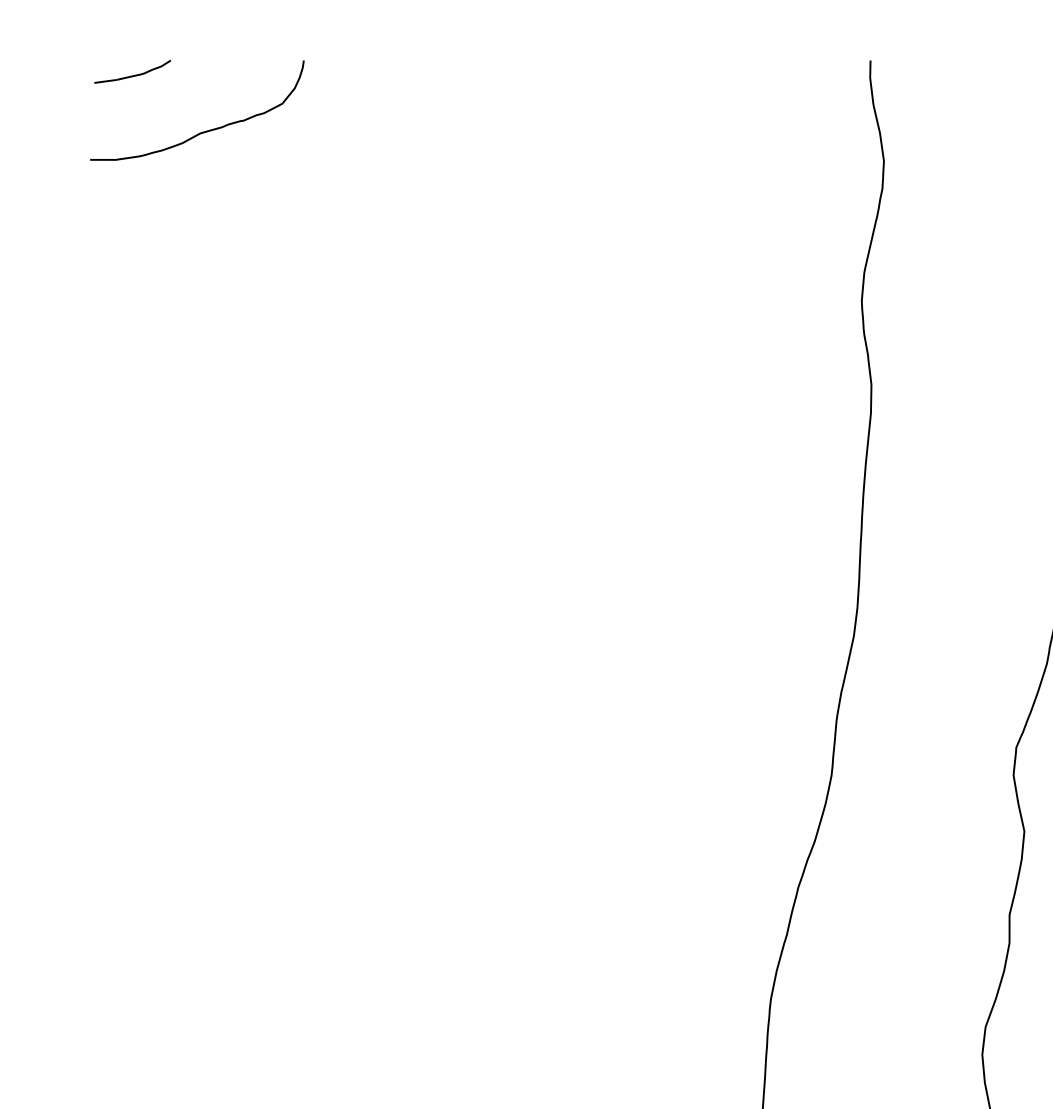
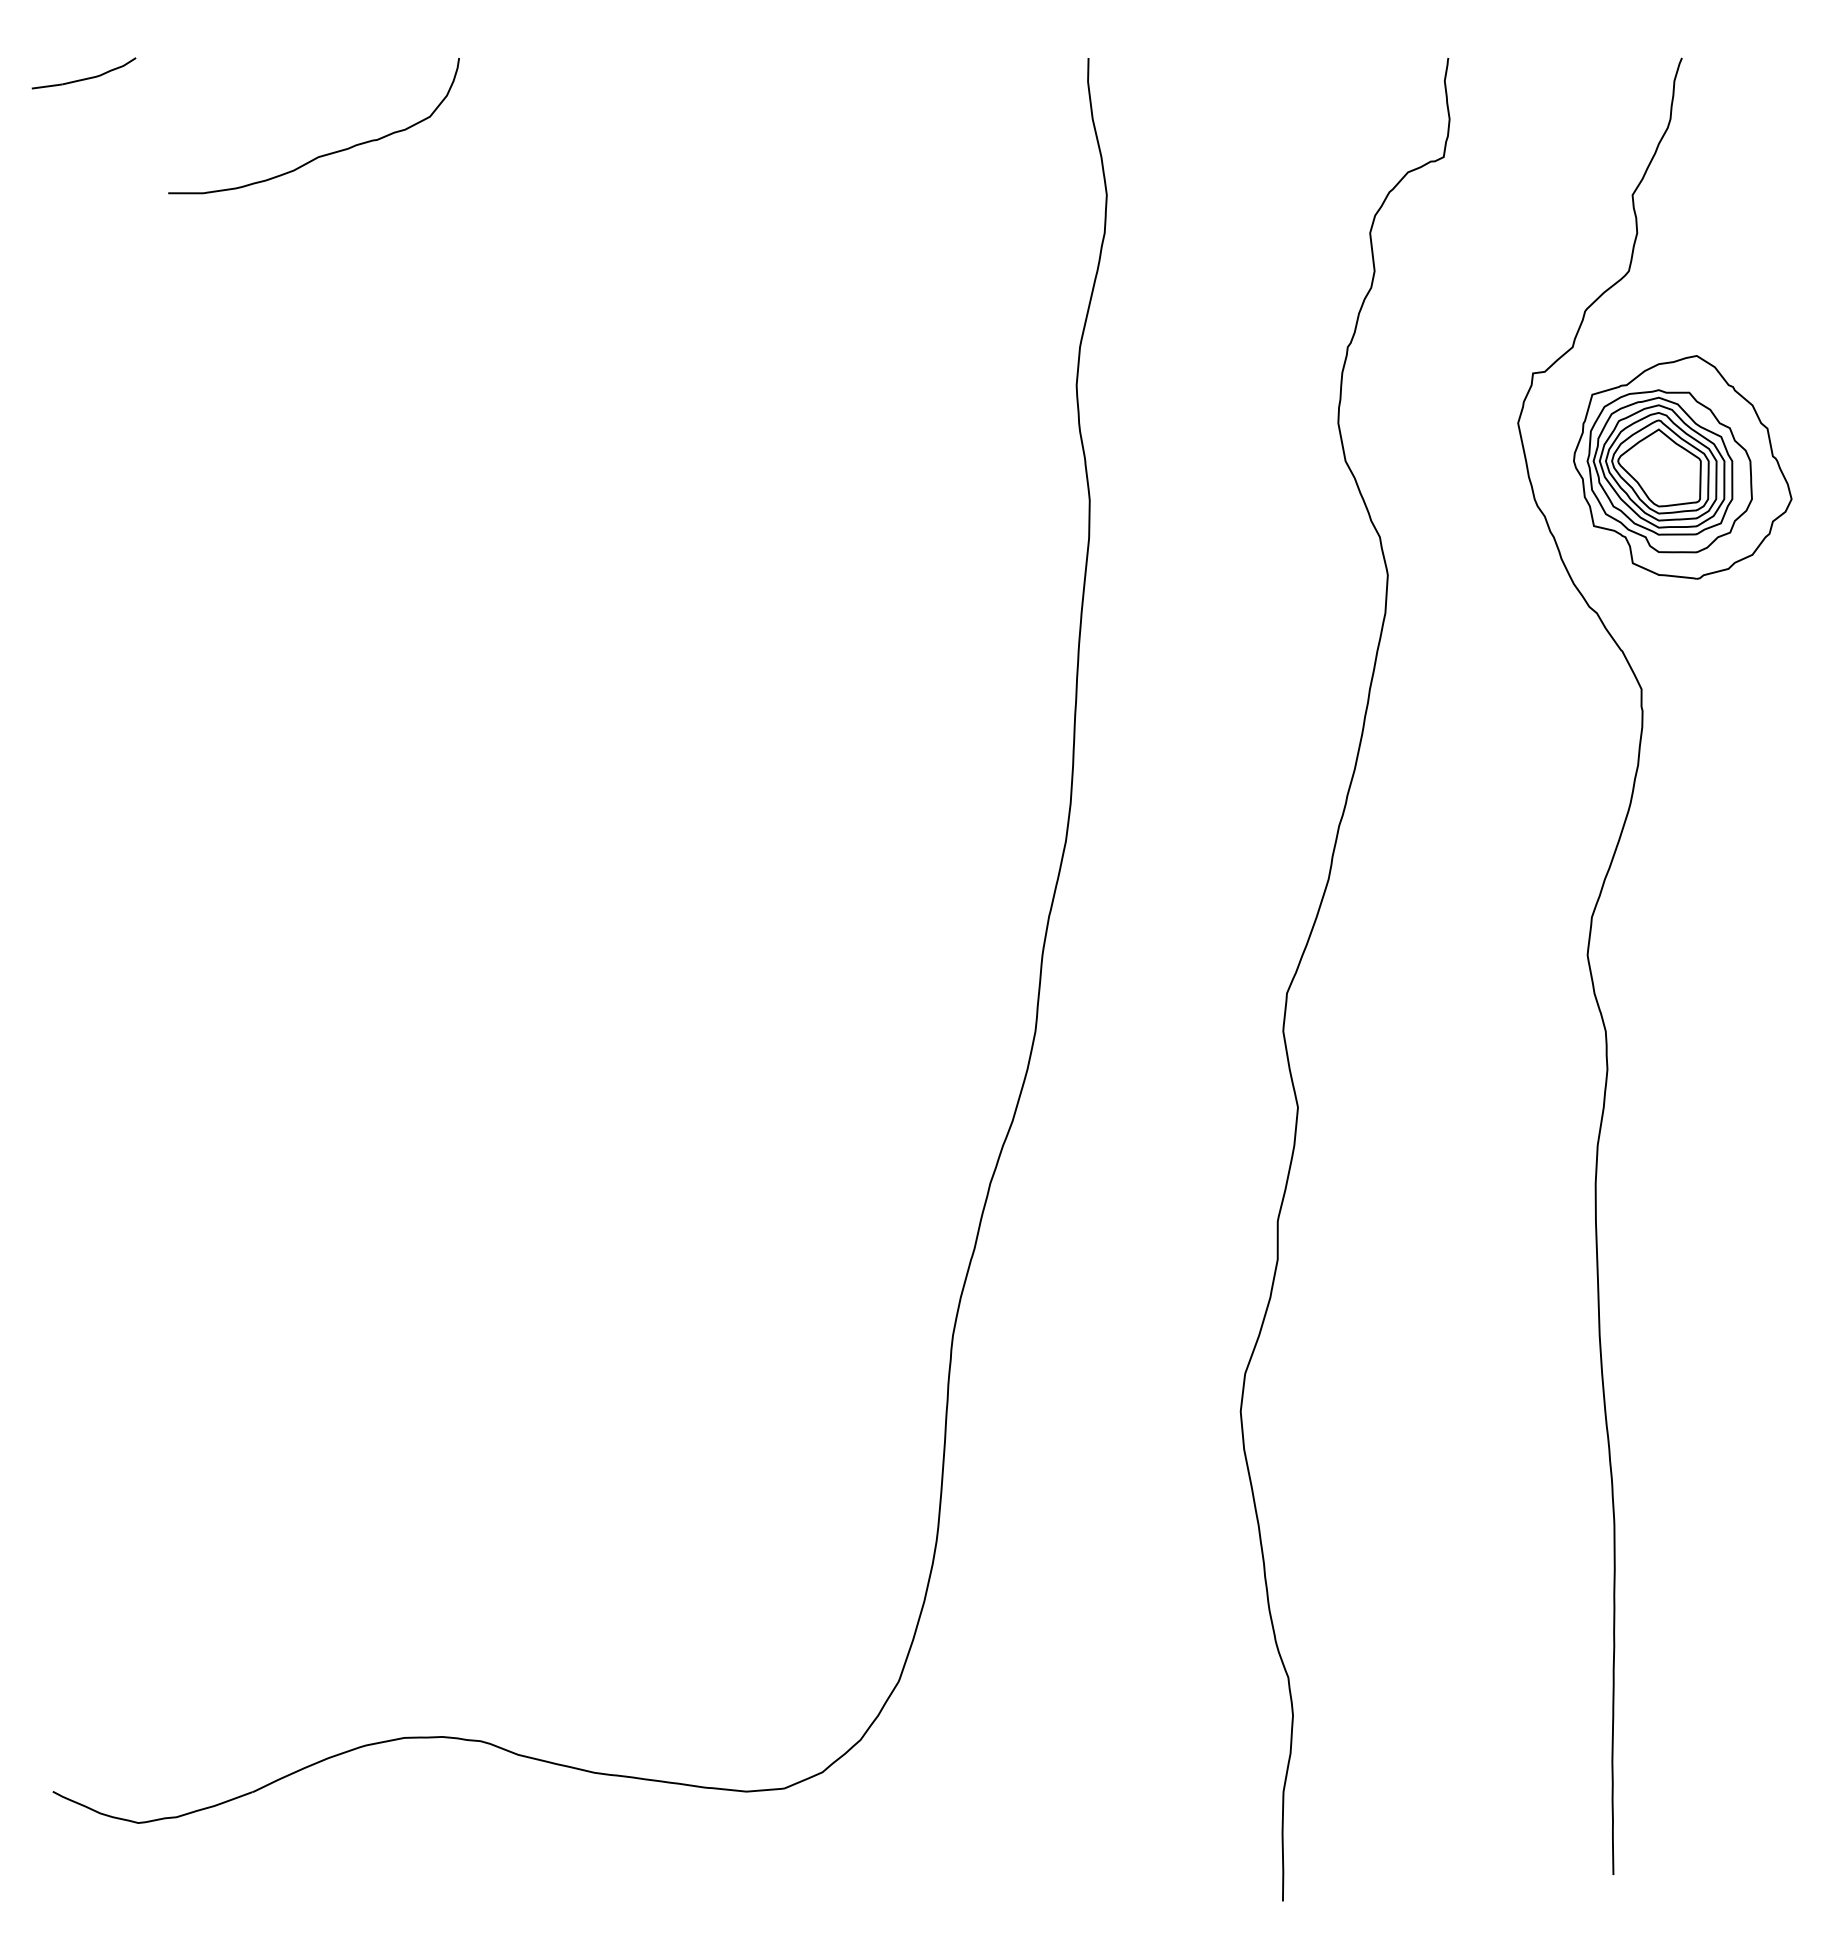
curve: (201, 132) -> (319, 155), moved

